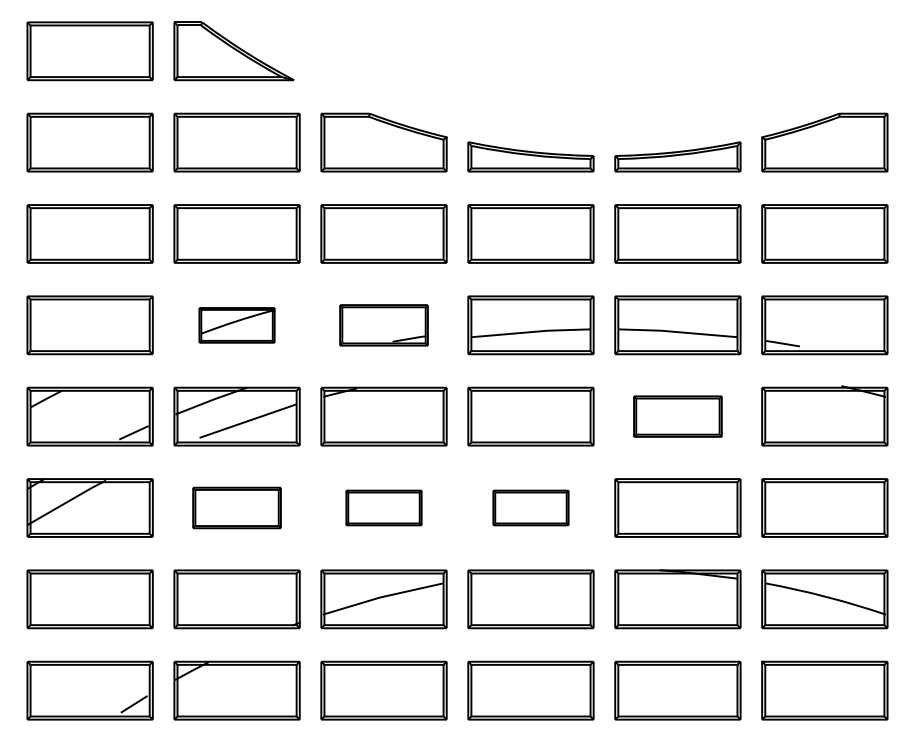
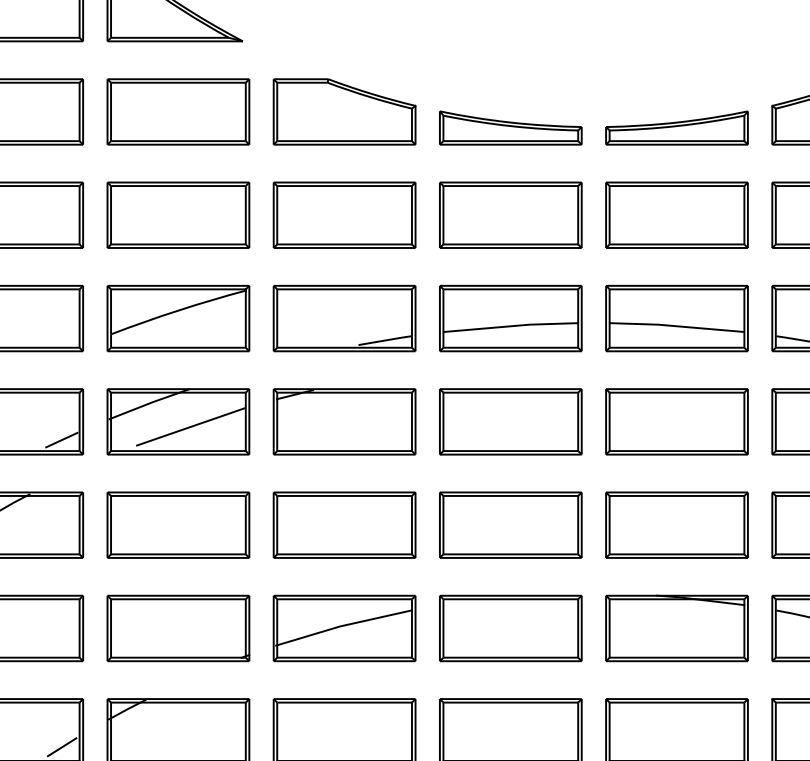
part: (236, 325) -> (177, 318), size x1.67
part: (383, 325) -> (344, 318), size x1.43
part: (677, 416) -> (676, 421), size x1.43
part: (236, 507) -> (177, 524), size x1.43
part: (383, 507) -> (344, 524), size x1.67
part: (530, 507) -> (510, 524), size x1.67

